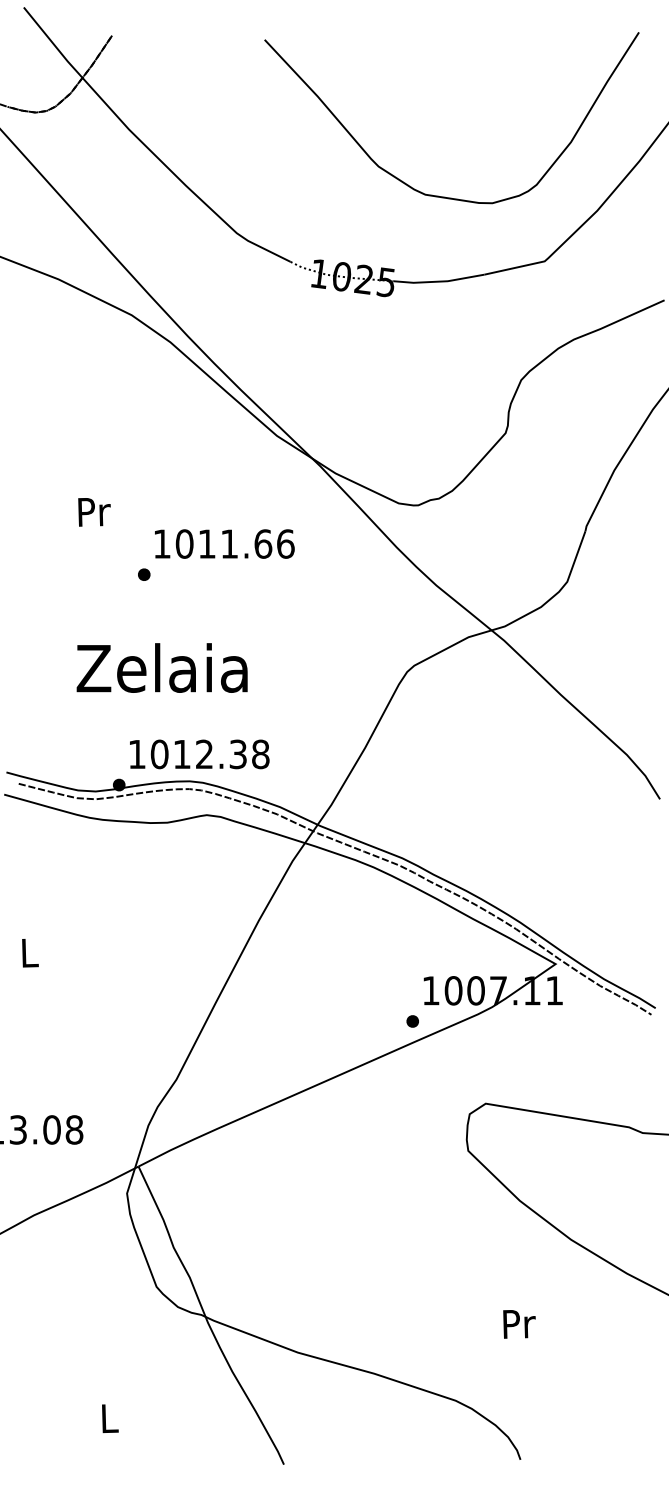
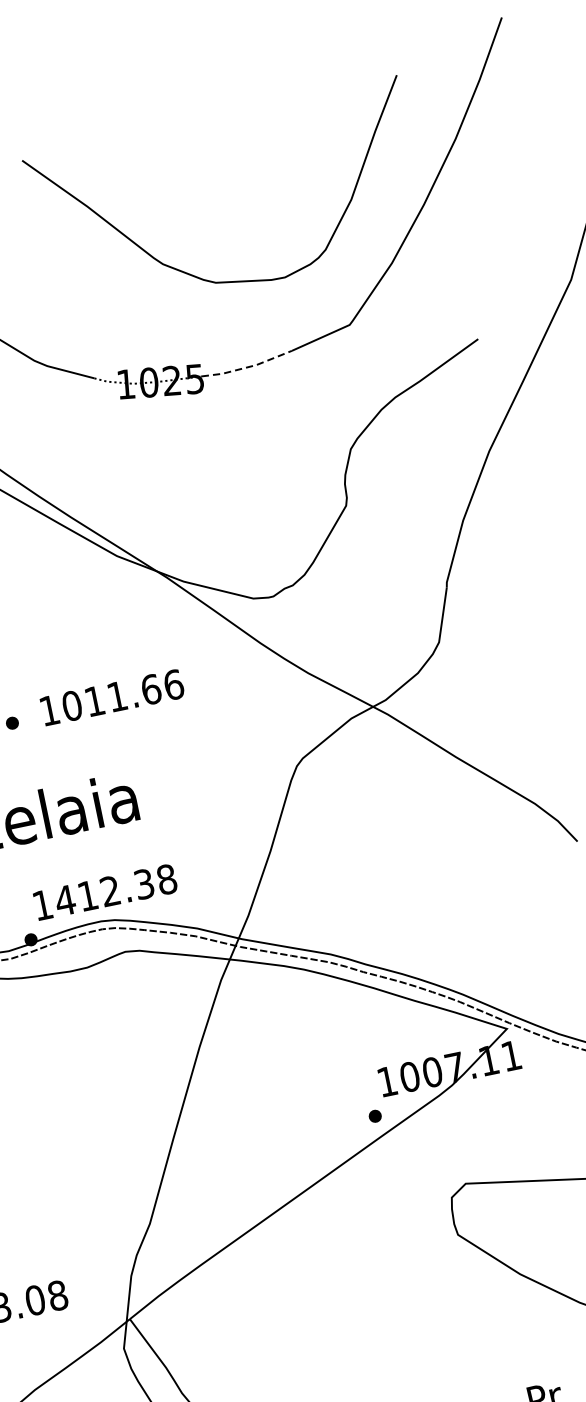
line: (439, 281) -> (248, 367), solid -> dashed
text: (224, 543) -> (112, 697), moved
text: (159, 754) -> (65, 900), 1012.38 -> 1412.38

